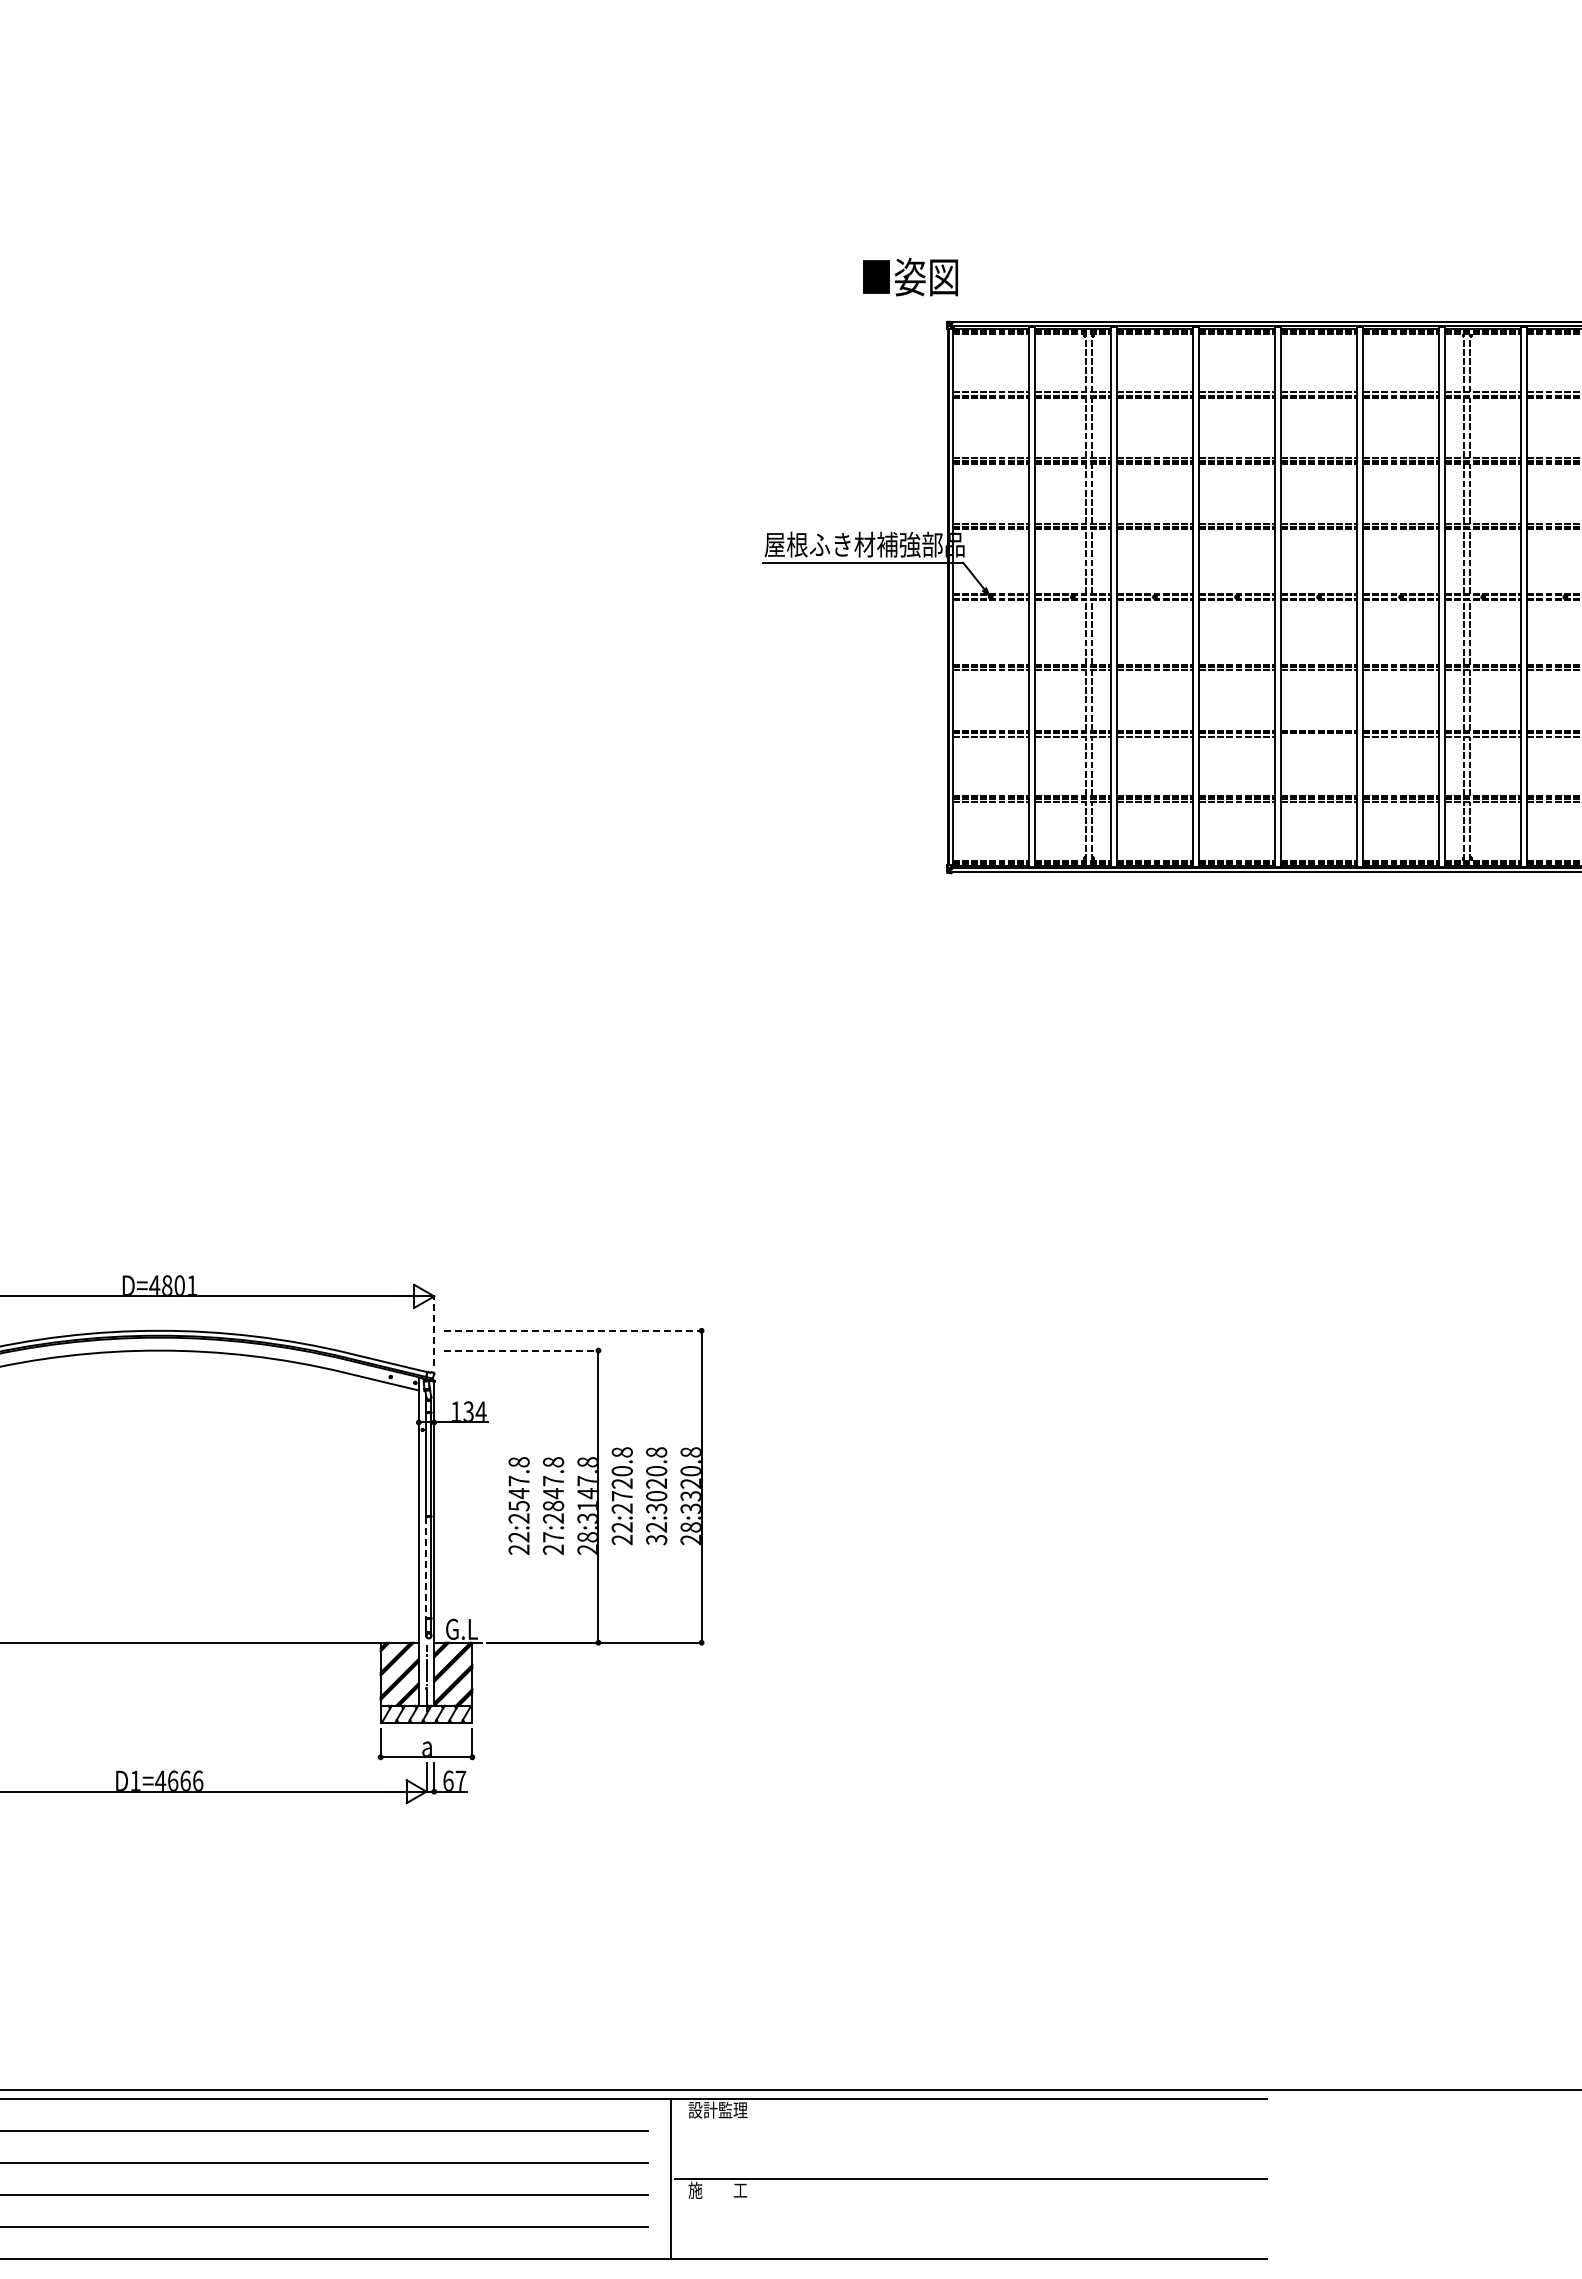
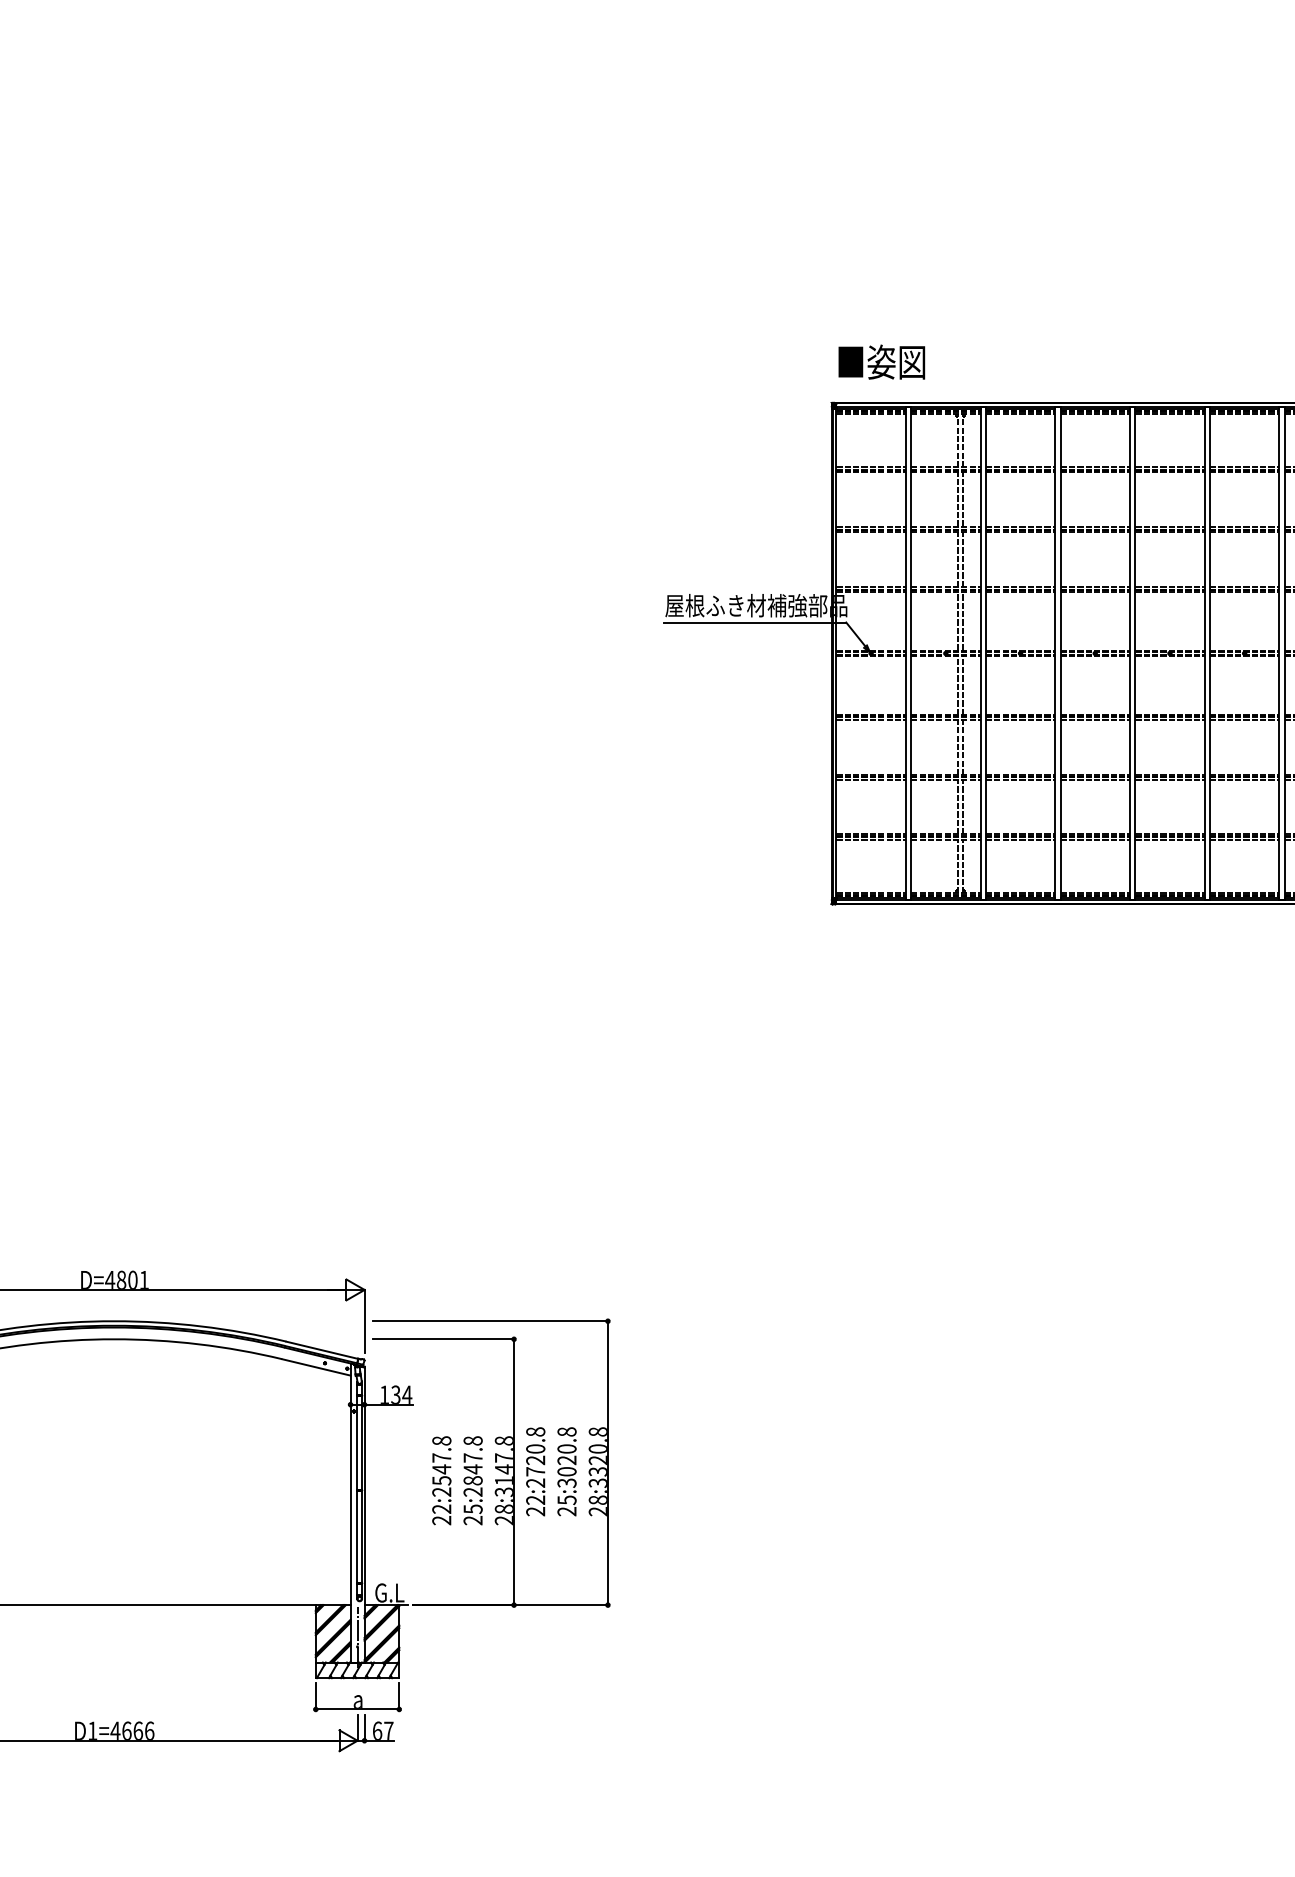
text: (910, 276) -> (881, 361), moved
line: (1318, 736) -> (1169, 780), added
line: (572, 1330) -> (490, 1320), dashed -> solid
line: (434, 1331) -> (364, 1321), dashed -> solid
line: (521, 1350) -> (443, 1339), dashed -> solid
text: (656, 1533) -> (566, 1505), 32:3020.8 -> 25:3020.8
text: (553, 1537) -> (473, 1509), 27:2847.8 -> 25:2847.8
line: (426, 1568) -> (357, 1537), dashed -> solid

